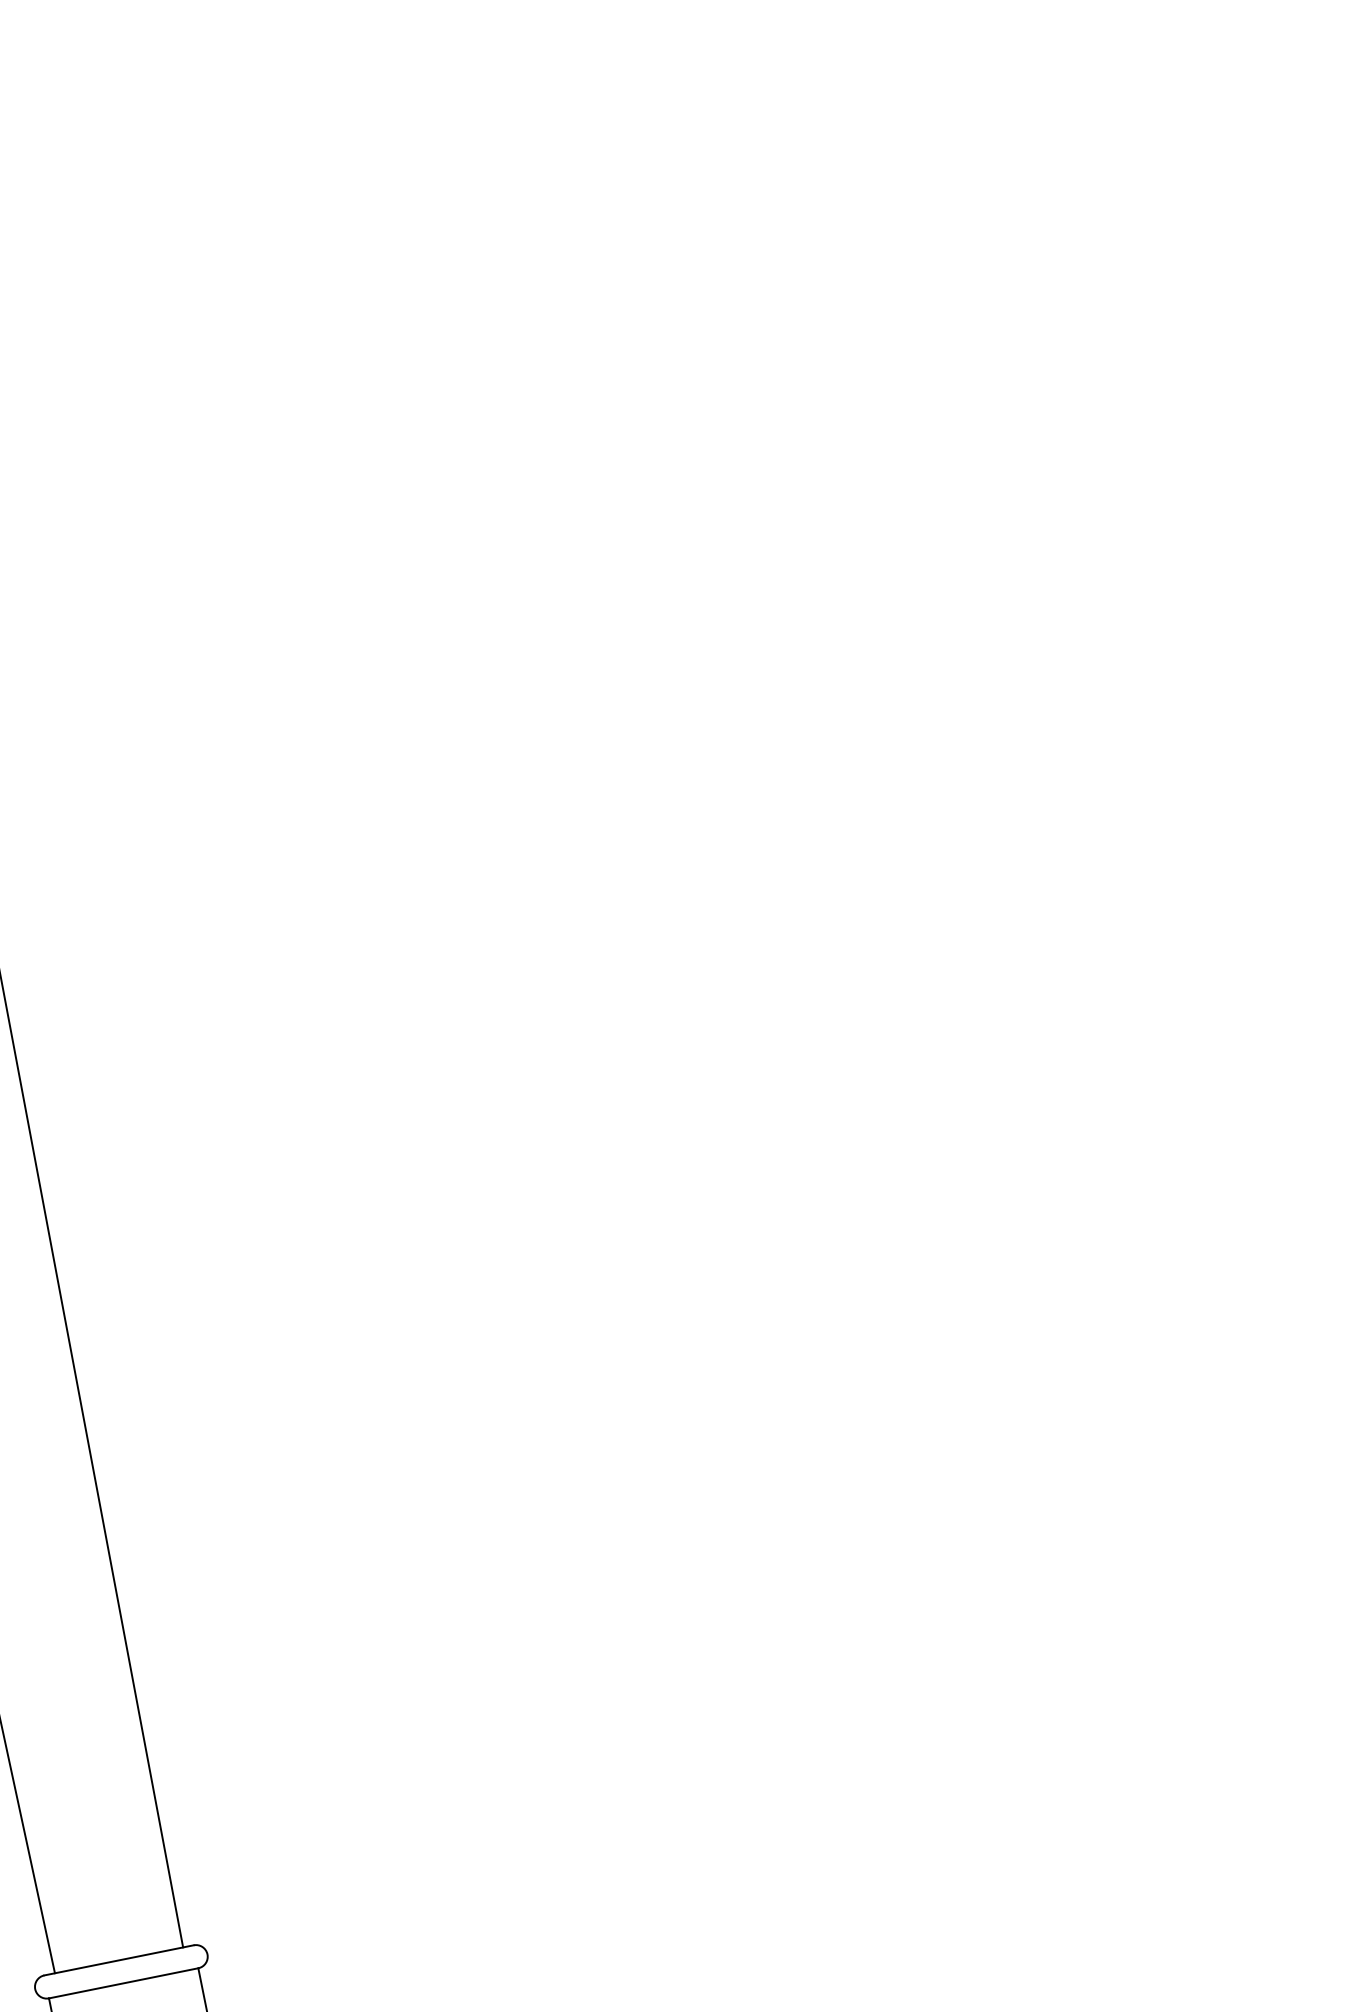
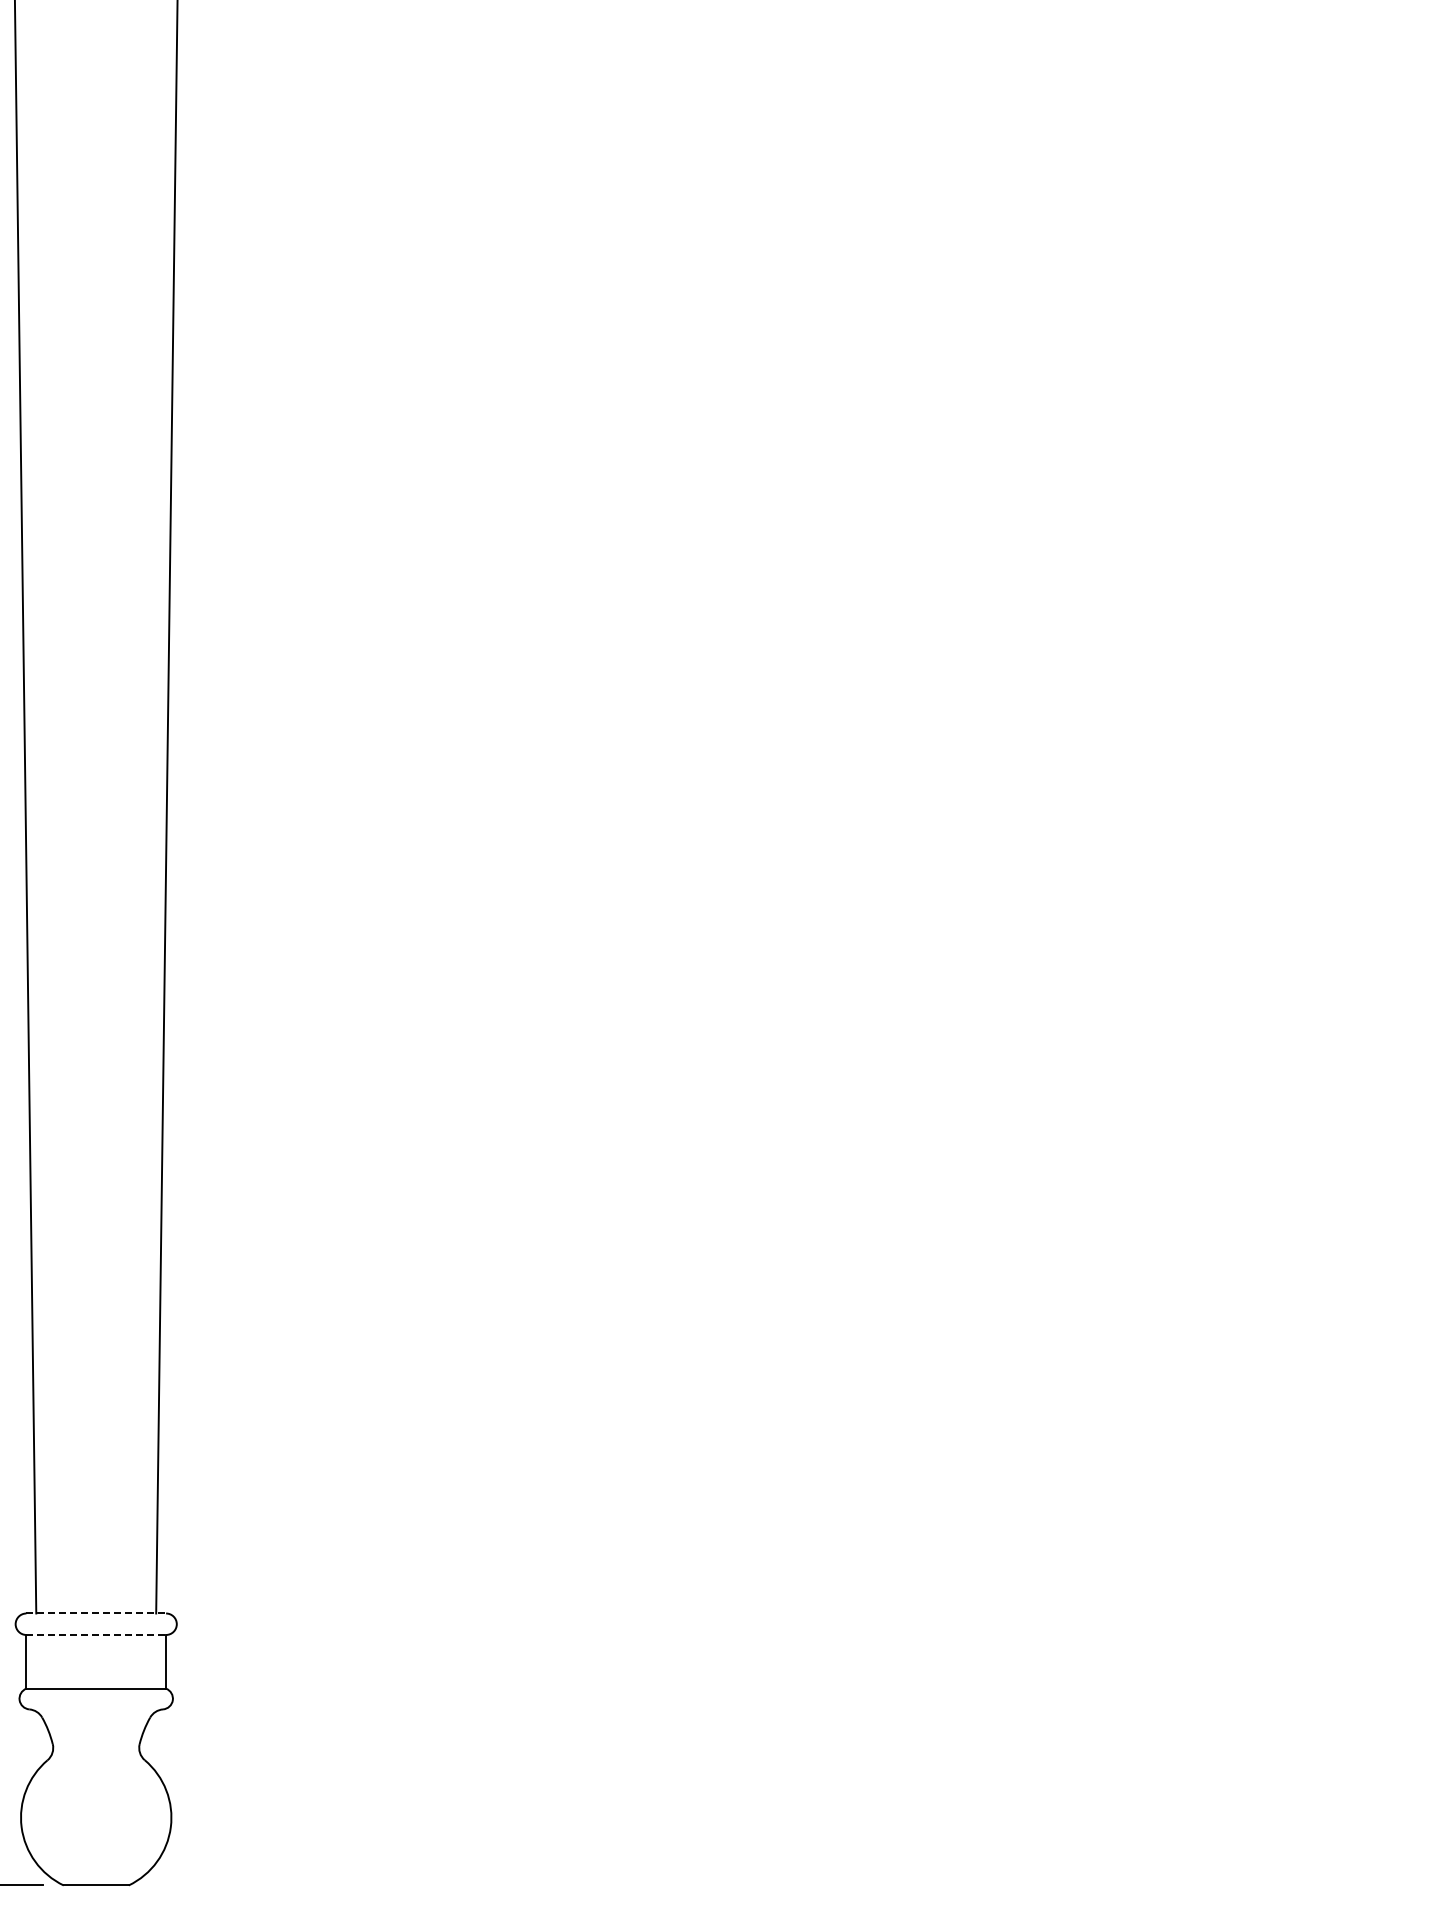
line: (119, 1960) -> (96, 1613), solid -> dashed
line: (123, 1982) -> (96, 1634), solid -> dashed

